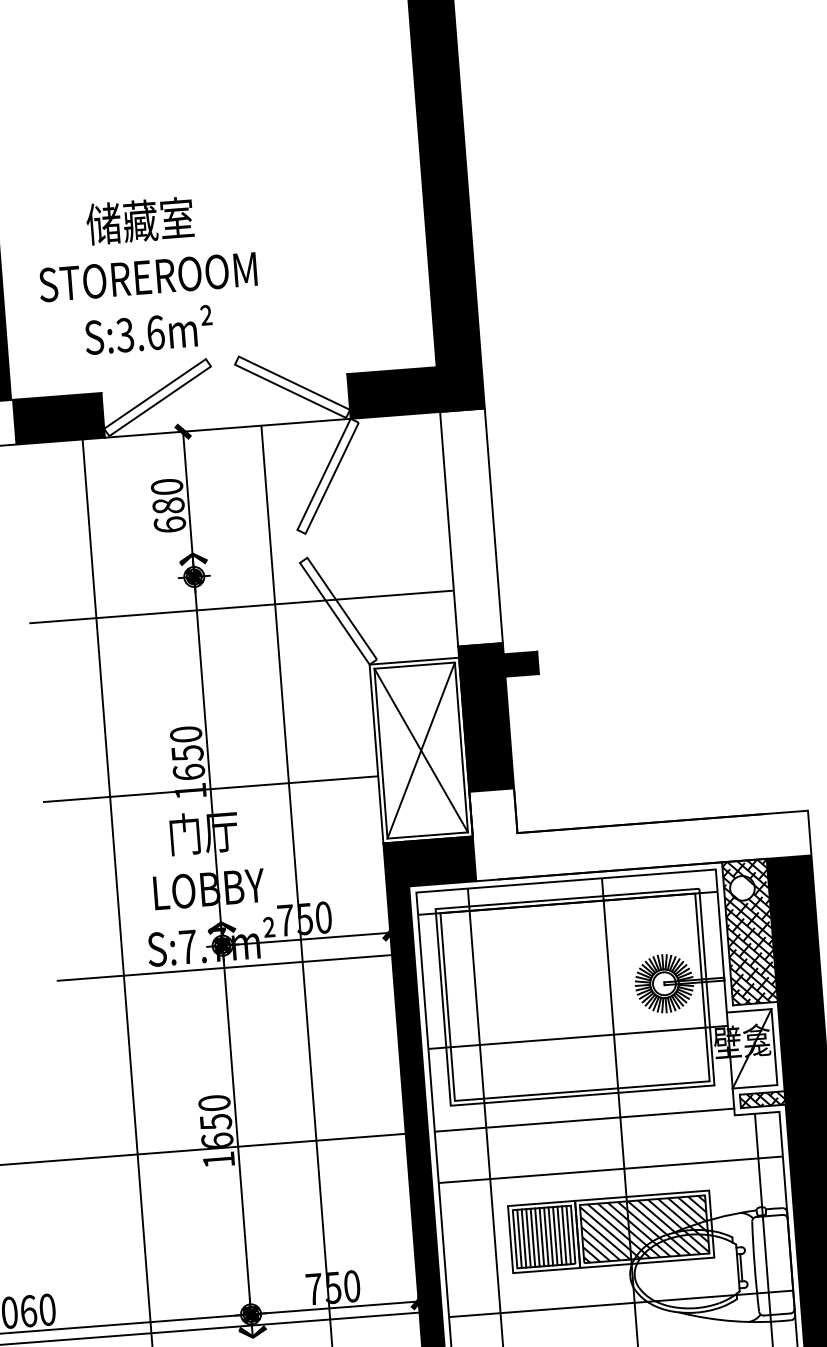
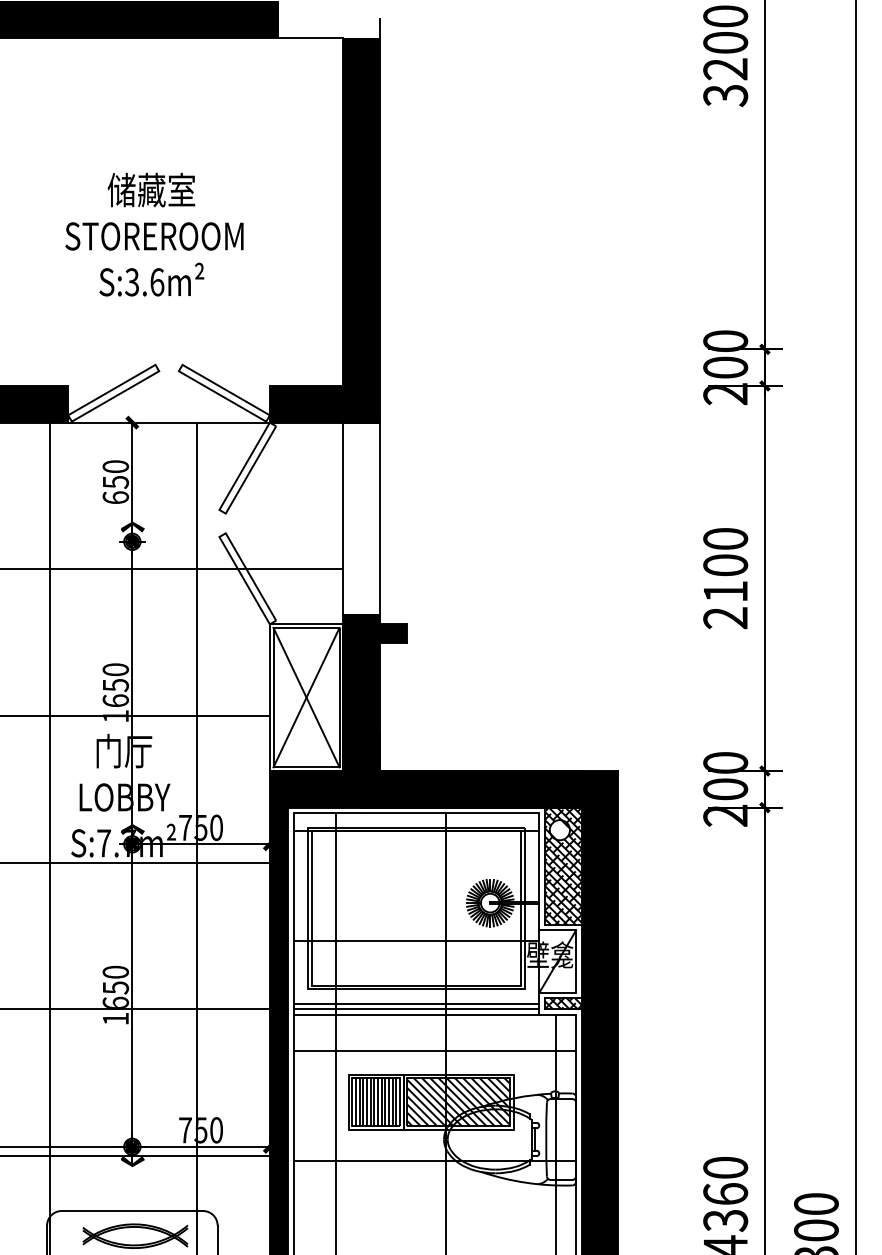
text: (147, 274) -> (154, 234), moved
text: (168, 505) -> (115, 481), 680 -> 650
fill: (640, 823) -> (480, 770), added
line: (583, 1113) -> (416, 1003), added
line: (584, 1126) -> (416, 1014), added

